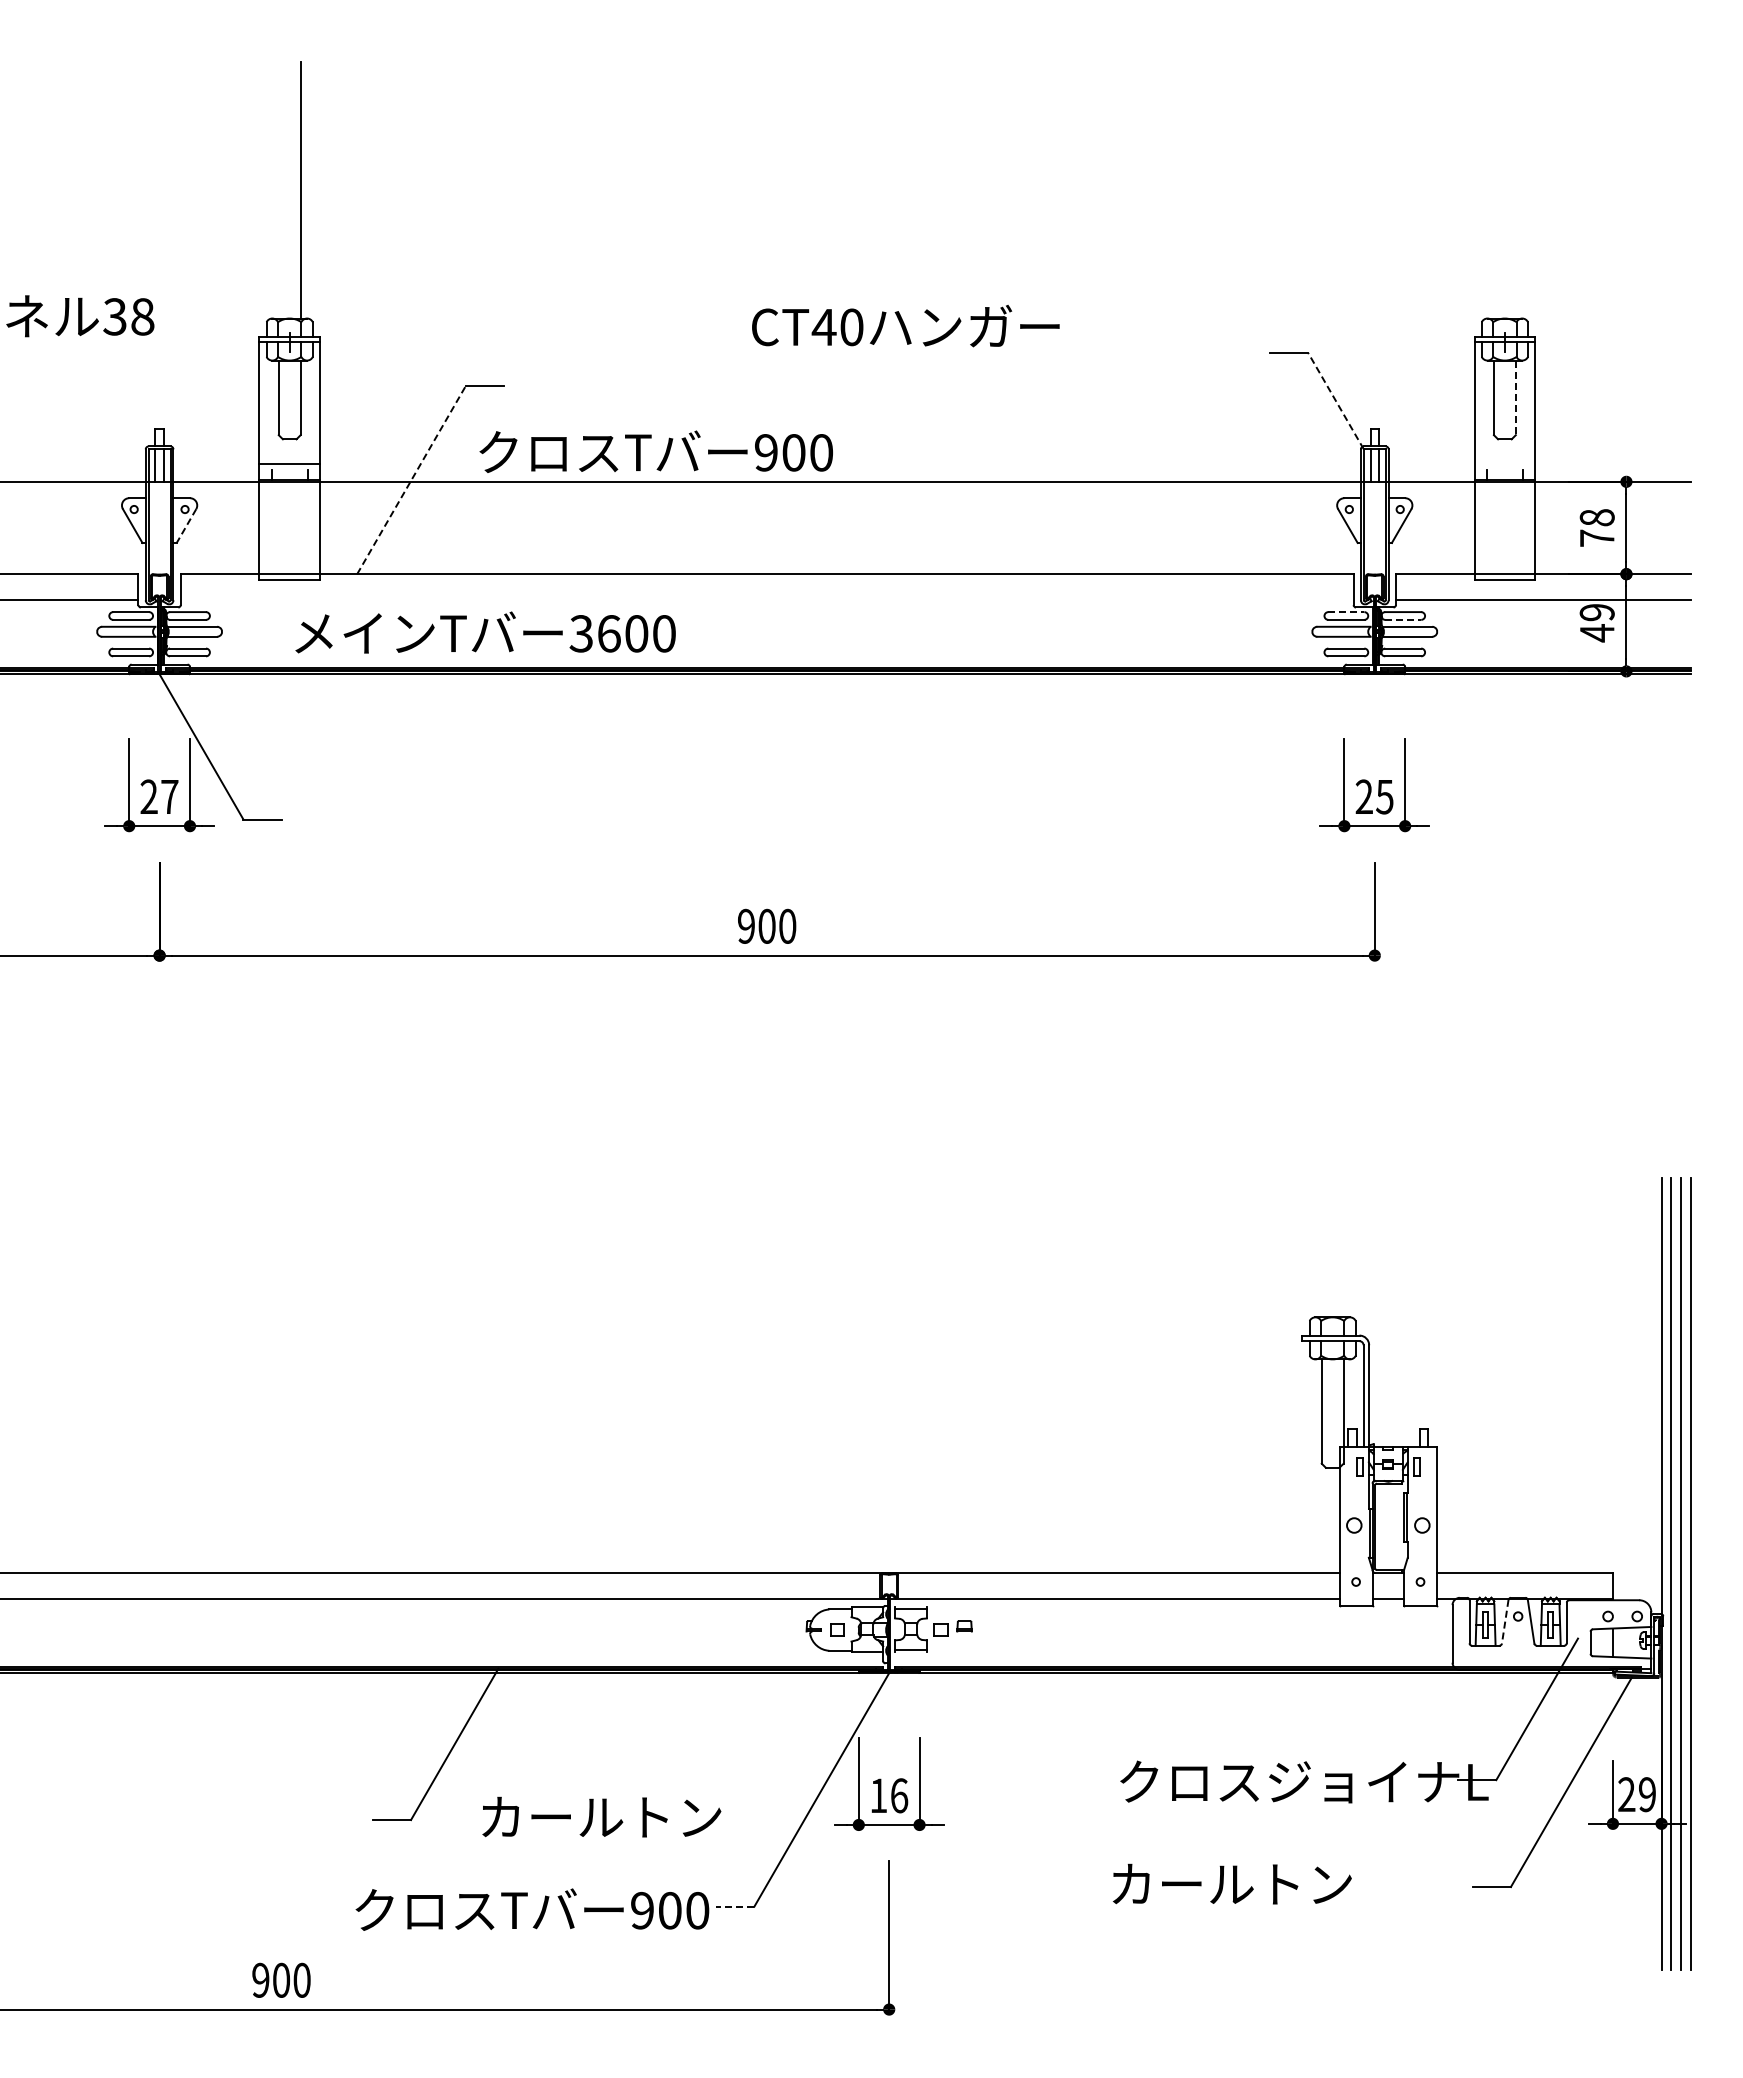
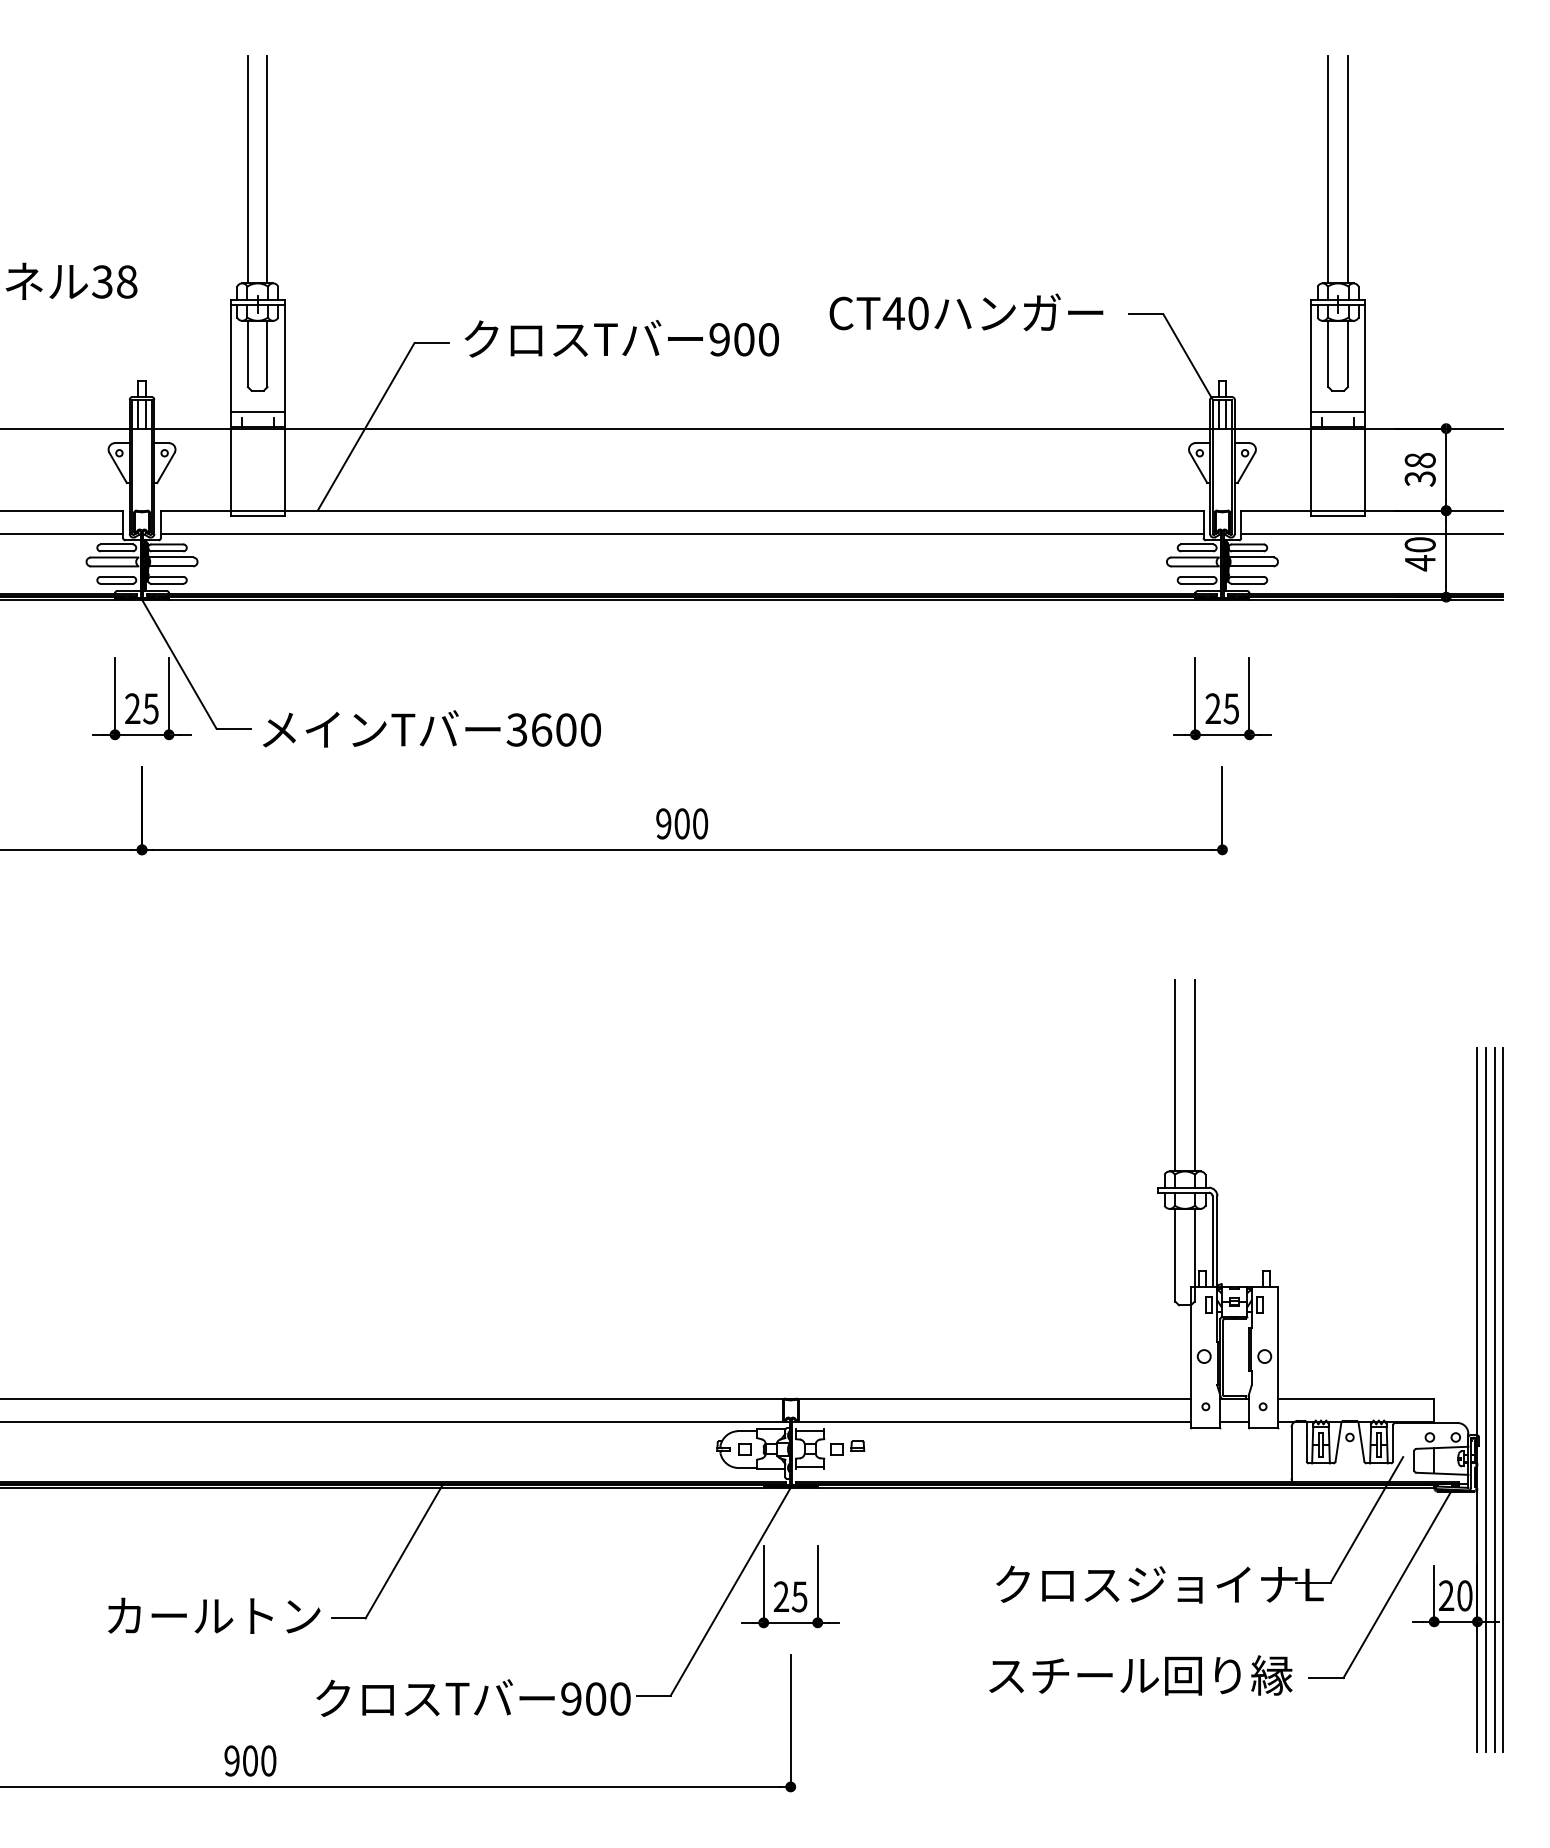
line: (278, 190) -> (247, 169), added
line: (1493, 190) -> (1328, 169), added
line: (1515, 190) -> (1347, 169), added
text: (905, 326) -> (966, 312), moved
line: (1515, 398) -> (1347, 354), dashed -> solid
line: (1336, 401) -> (1188, 357), dashed -> solid
text: (655, 451) -> (621, 338), moved
line: (1504, 463) -> (1337, 412), added
line: (411, 479) -> (366, 426), dashed -> solid
line: (186, 526) -> (165, 468), dashed -> solid
text: (1596, 538) -> (1419, 479), 78 -> 38
line: (766, 599) -> (681, 533), added
line: (1346, 612) -> (1197, 544), dashed -> solid
text: (1596, 612) -> (1419, 544), 49 -> 40
line: (1403, 619) -> (1248, 551), dashed -> solid
text: (485, 632) -> (431, 728), moved
text: (169, 797) -> (150, 709), 27 -> 25
line: (1321, 1209) -> (1175, 1075), added
line: (1343, 1209) -> (1194, 1075), added
line: (1505, 1622) -> (1338, 1442), dashed -> solid
text: (1647, 1794) -> (1464, 1595), 29 -> 20
text: (889, 1795) -> (791, 1596), 16 -> 25
text: (601, 1816) -> (213, 1615), moved
text: (1282, 1883) -> (1140, 1674), カールトン -> スチール回り縁
line: (734, 1906) -> (653, 1695), dashed -> solid

